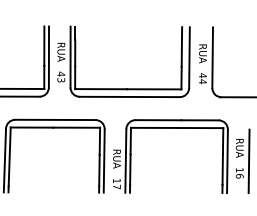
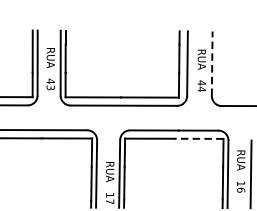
line: (212, 57) -> (212, 63), solid -> dashed
line: (199, 128) -> (198, 139), solid -> dashed

